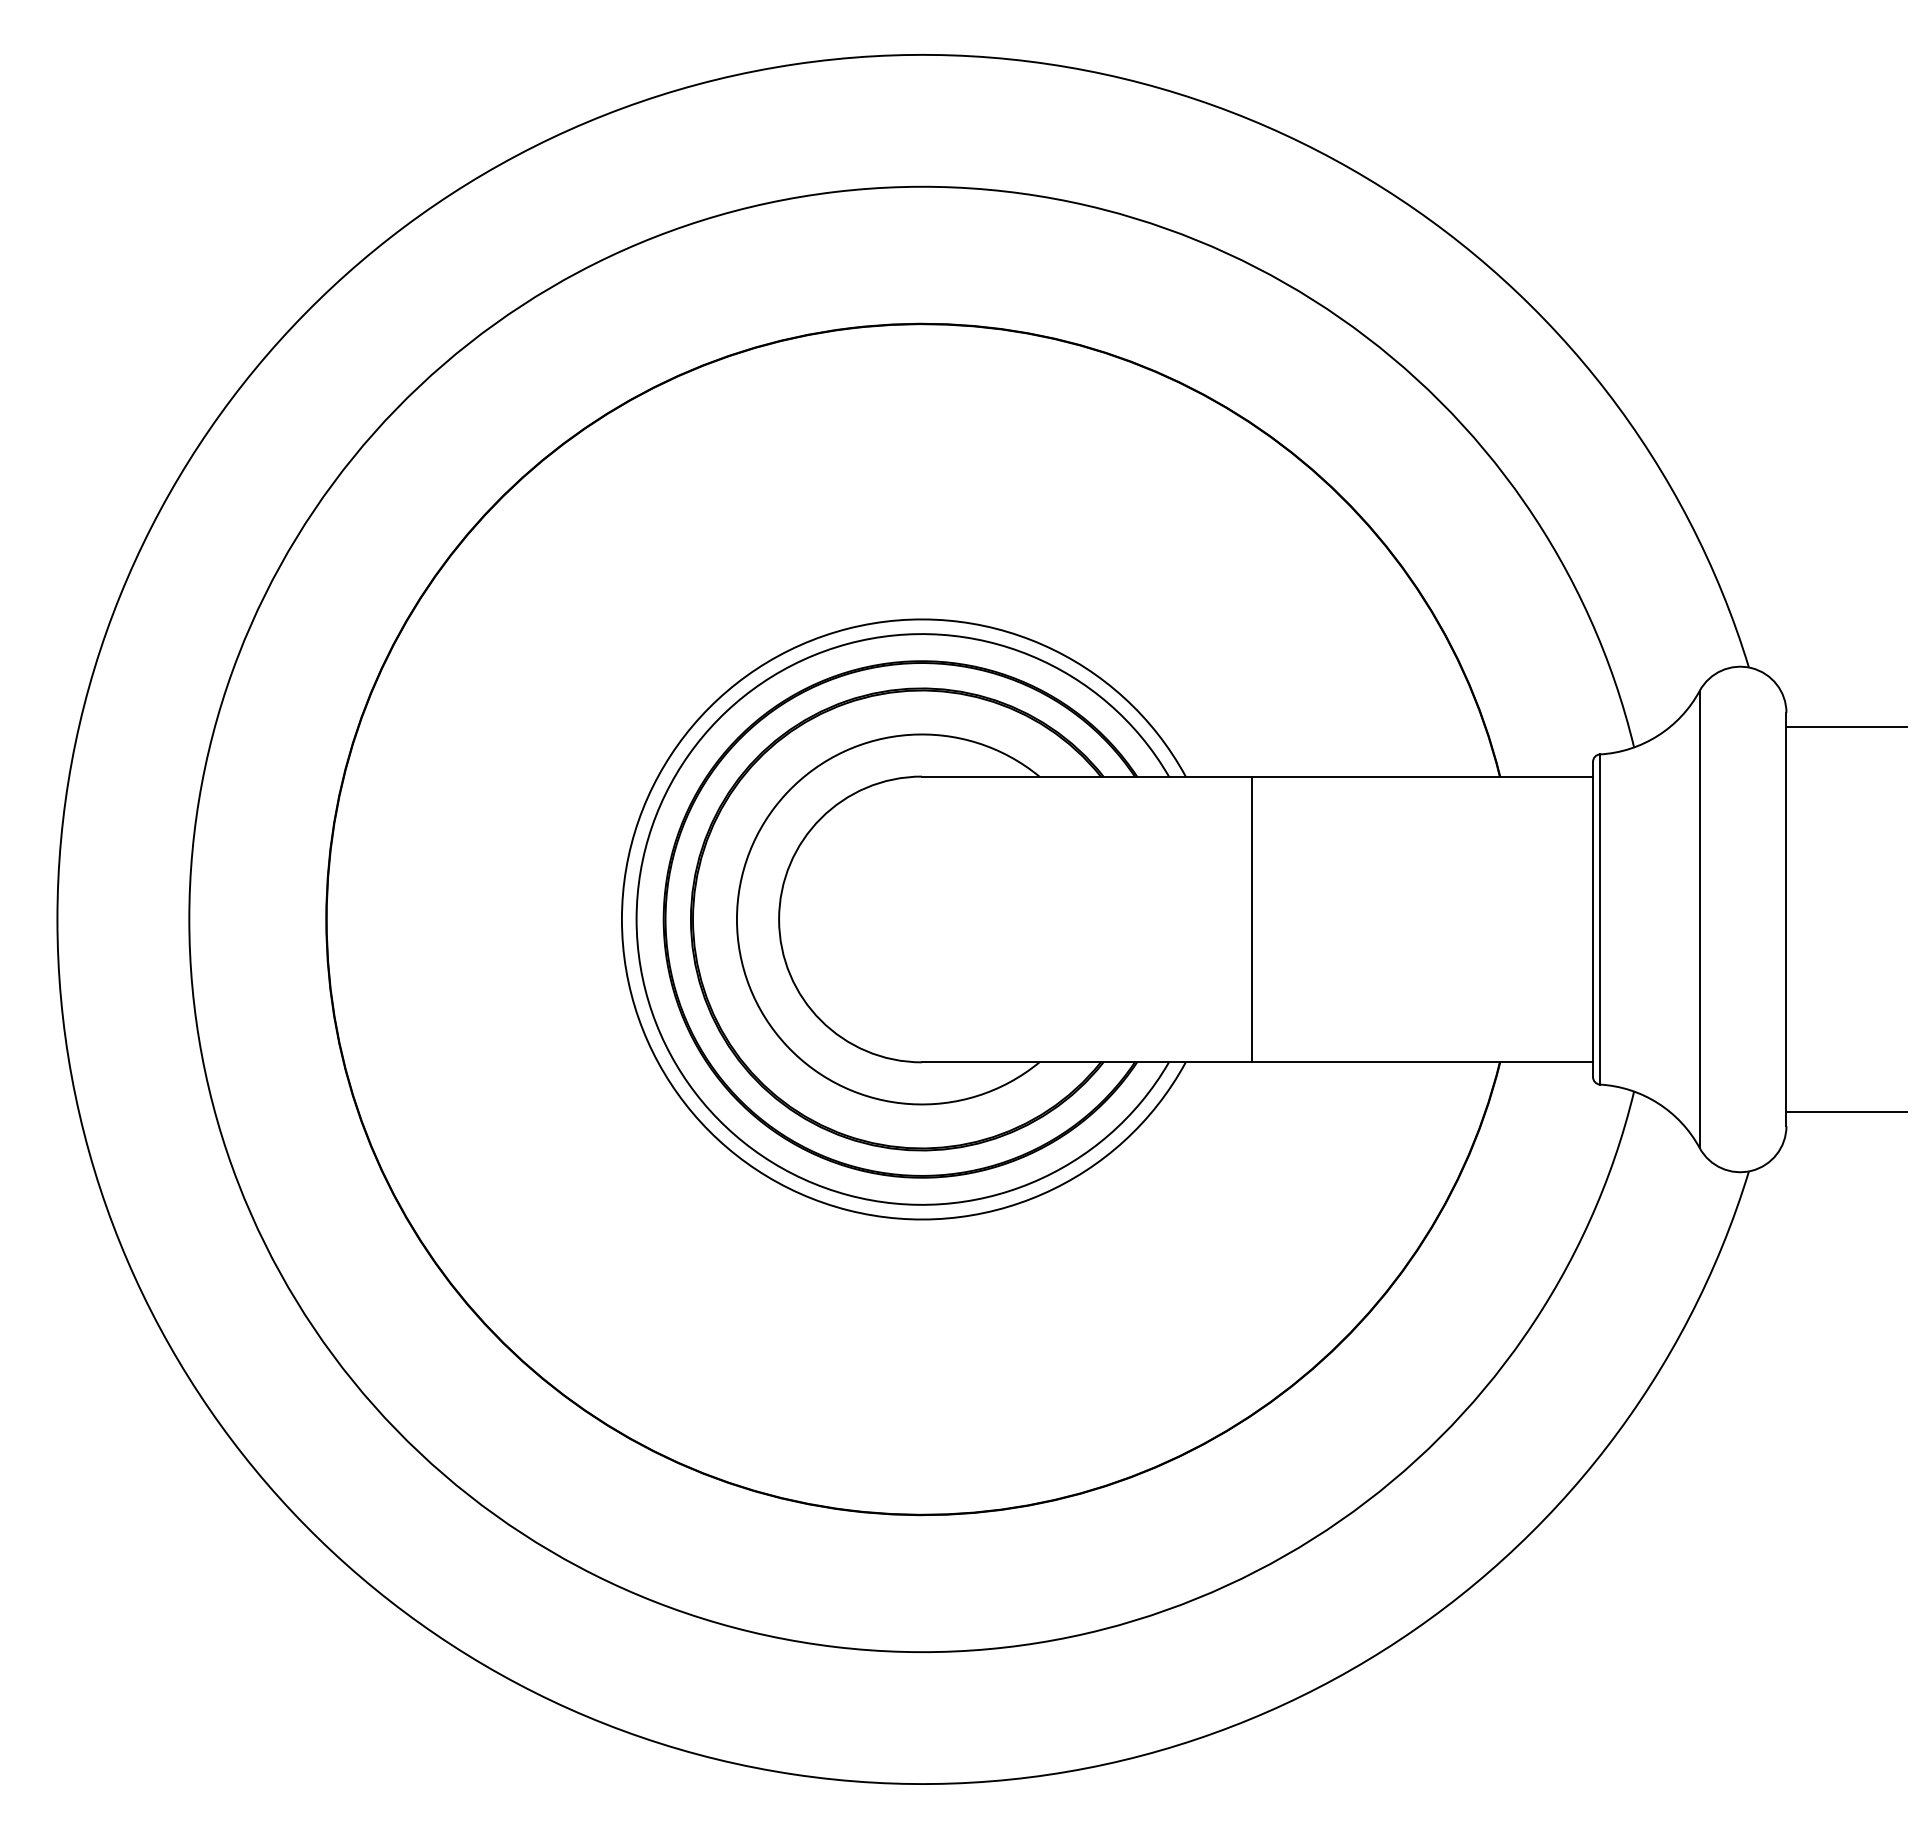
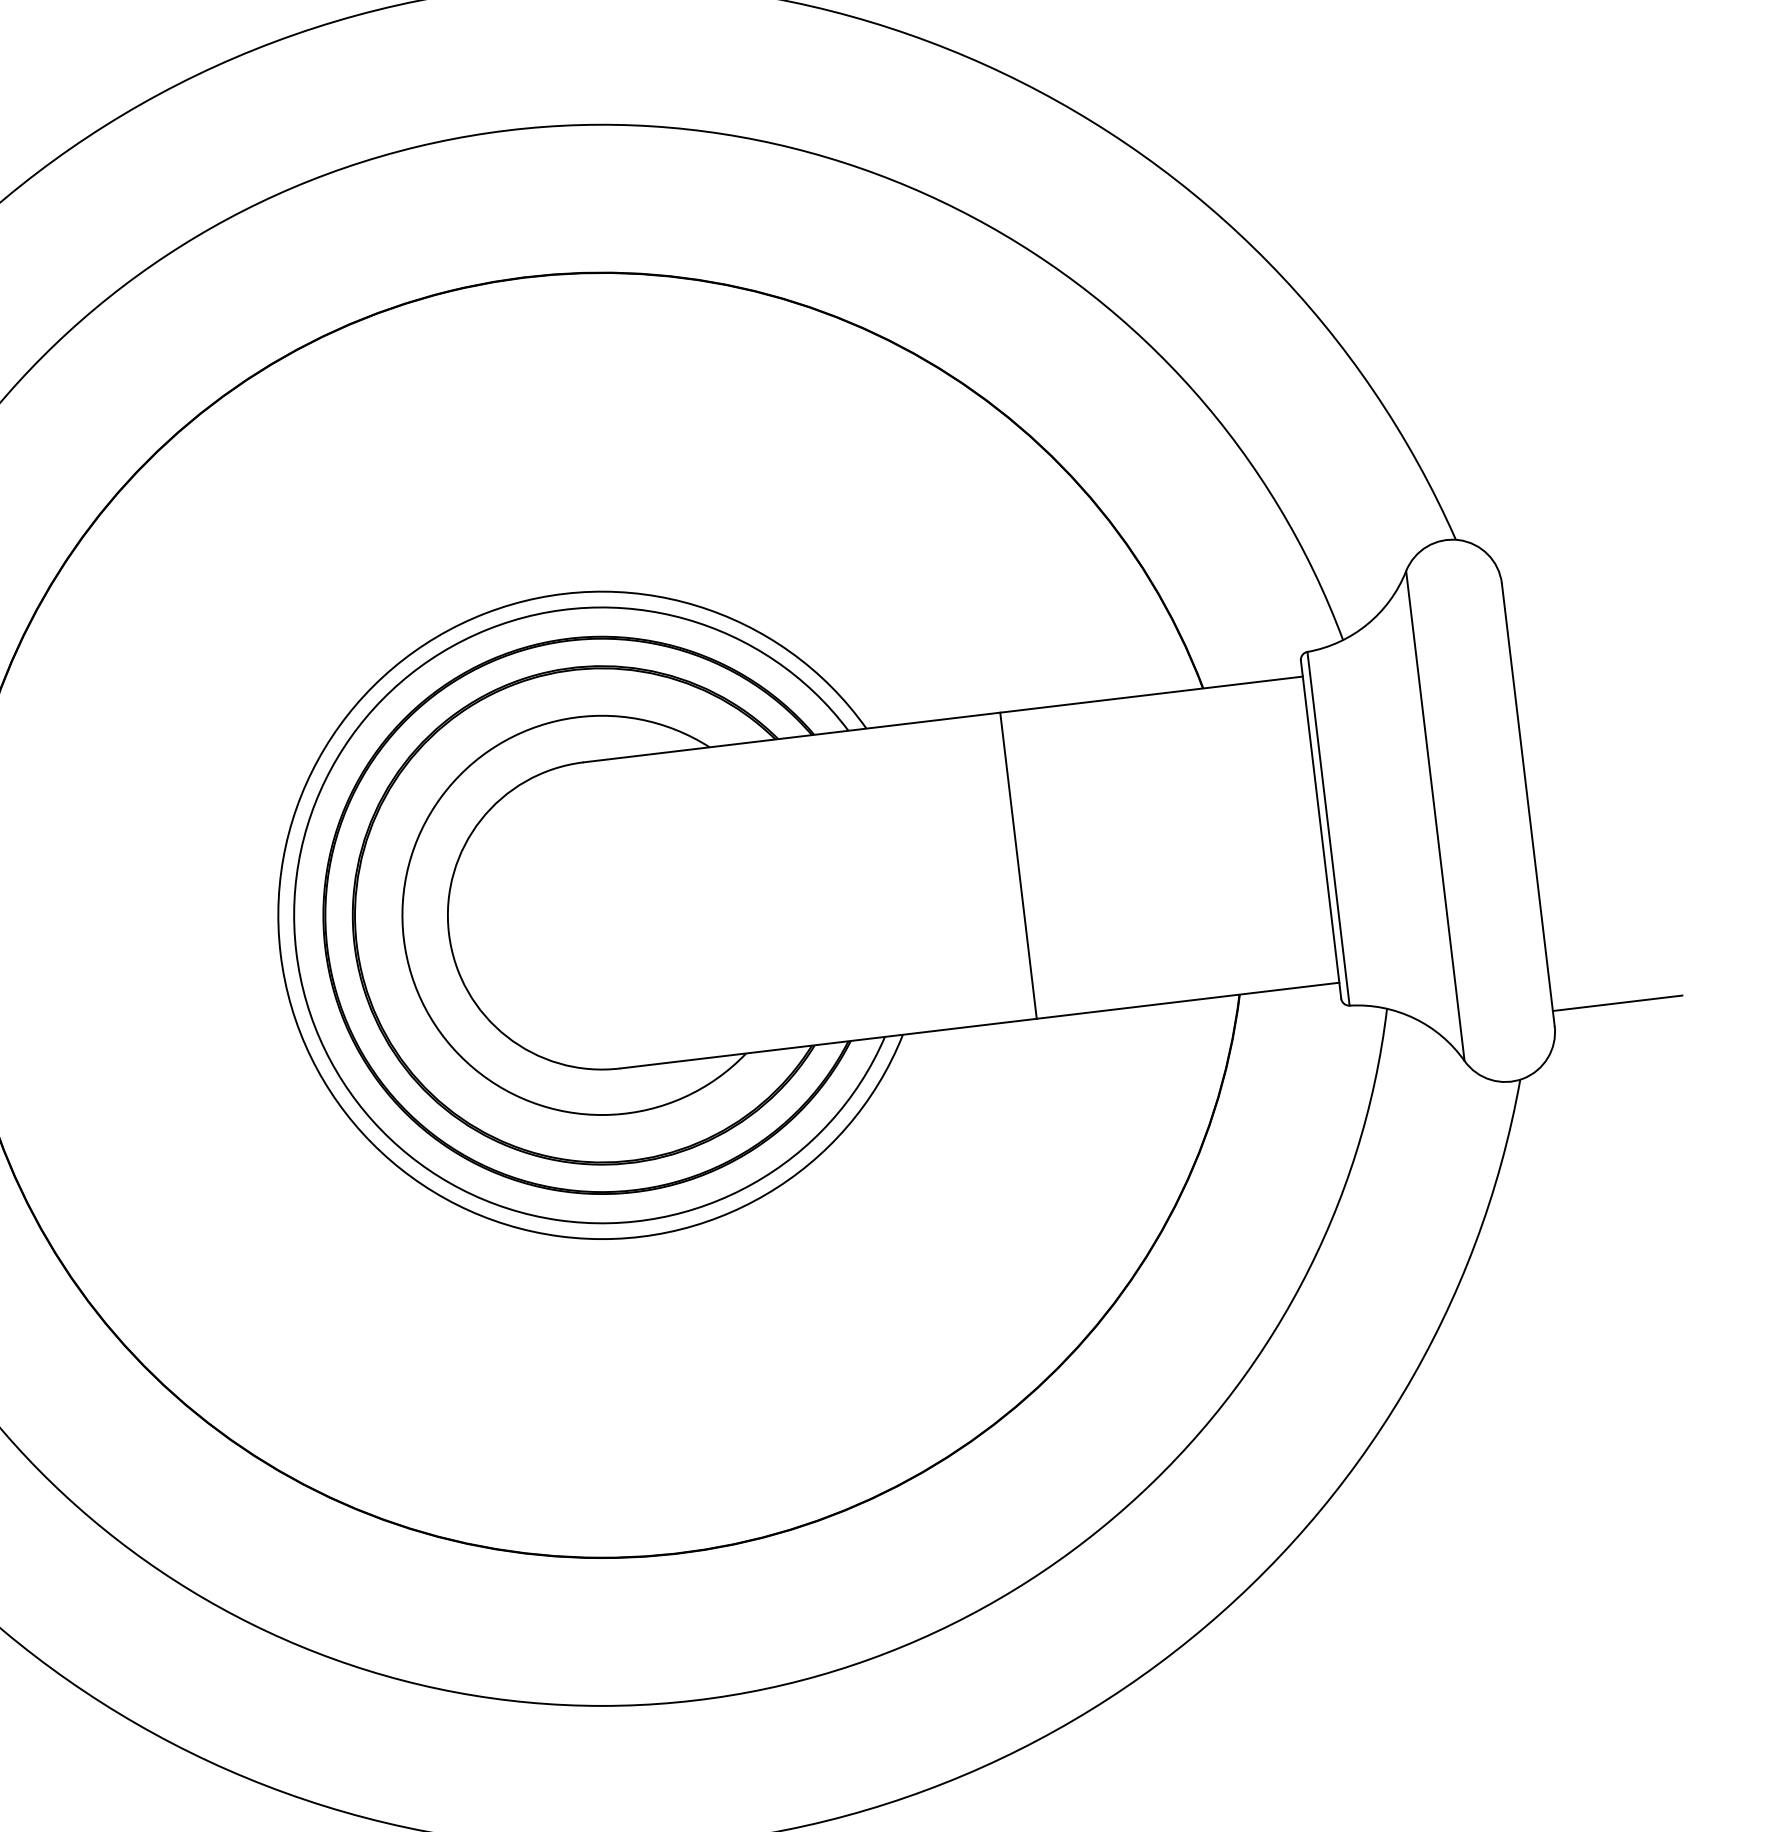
line: (1846, 727) -> (1568, 591), removed
line: (1251, 919) -> (1018, 865), moved

